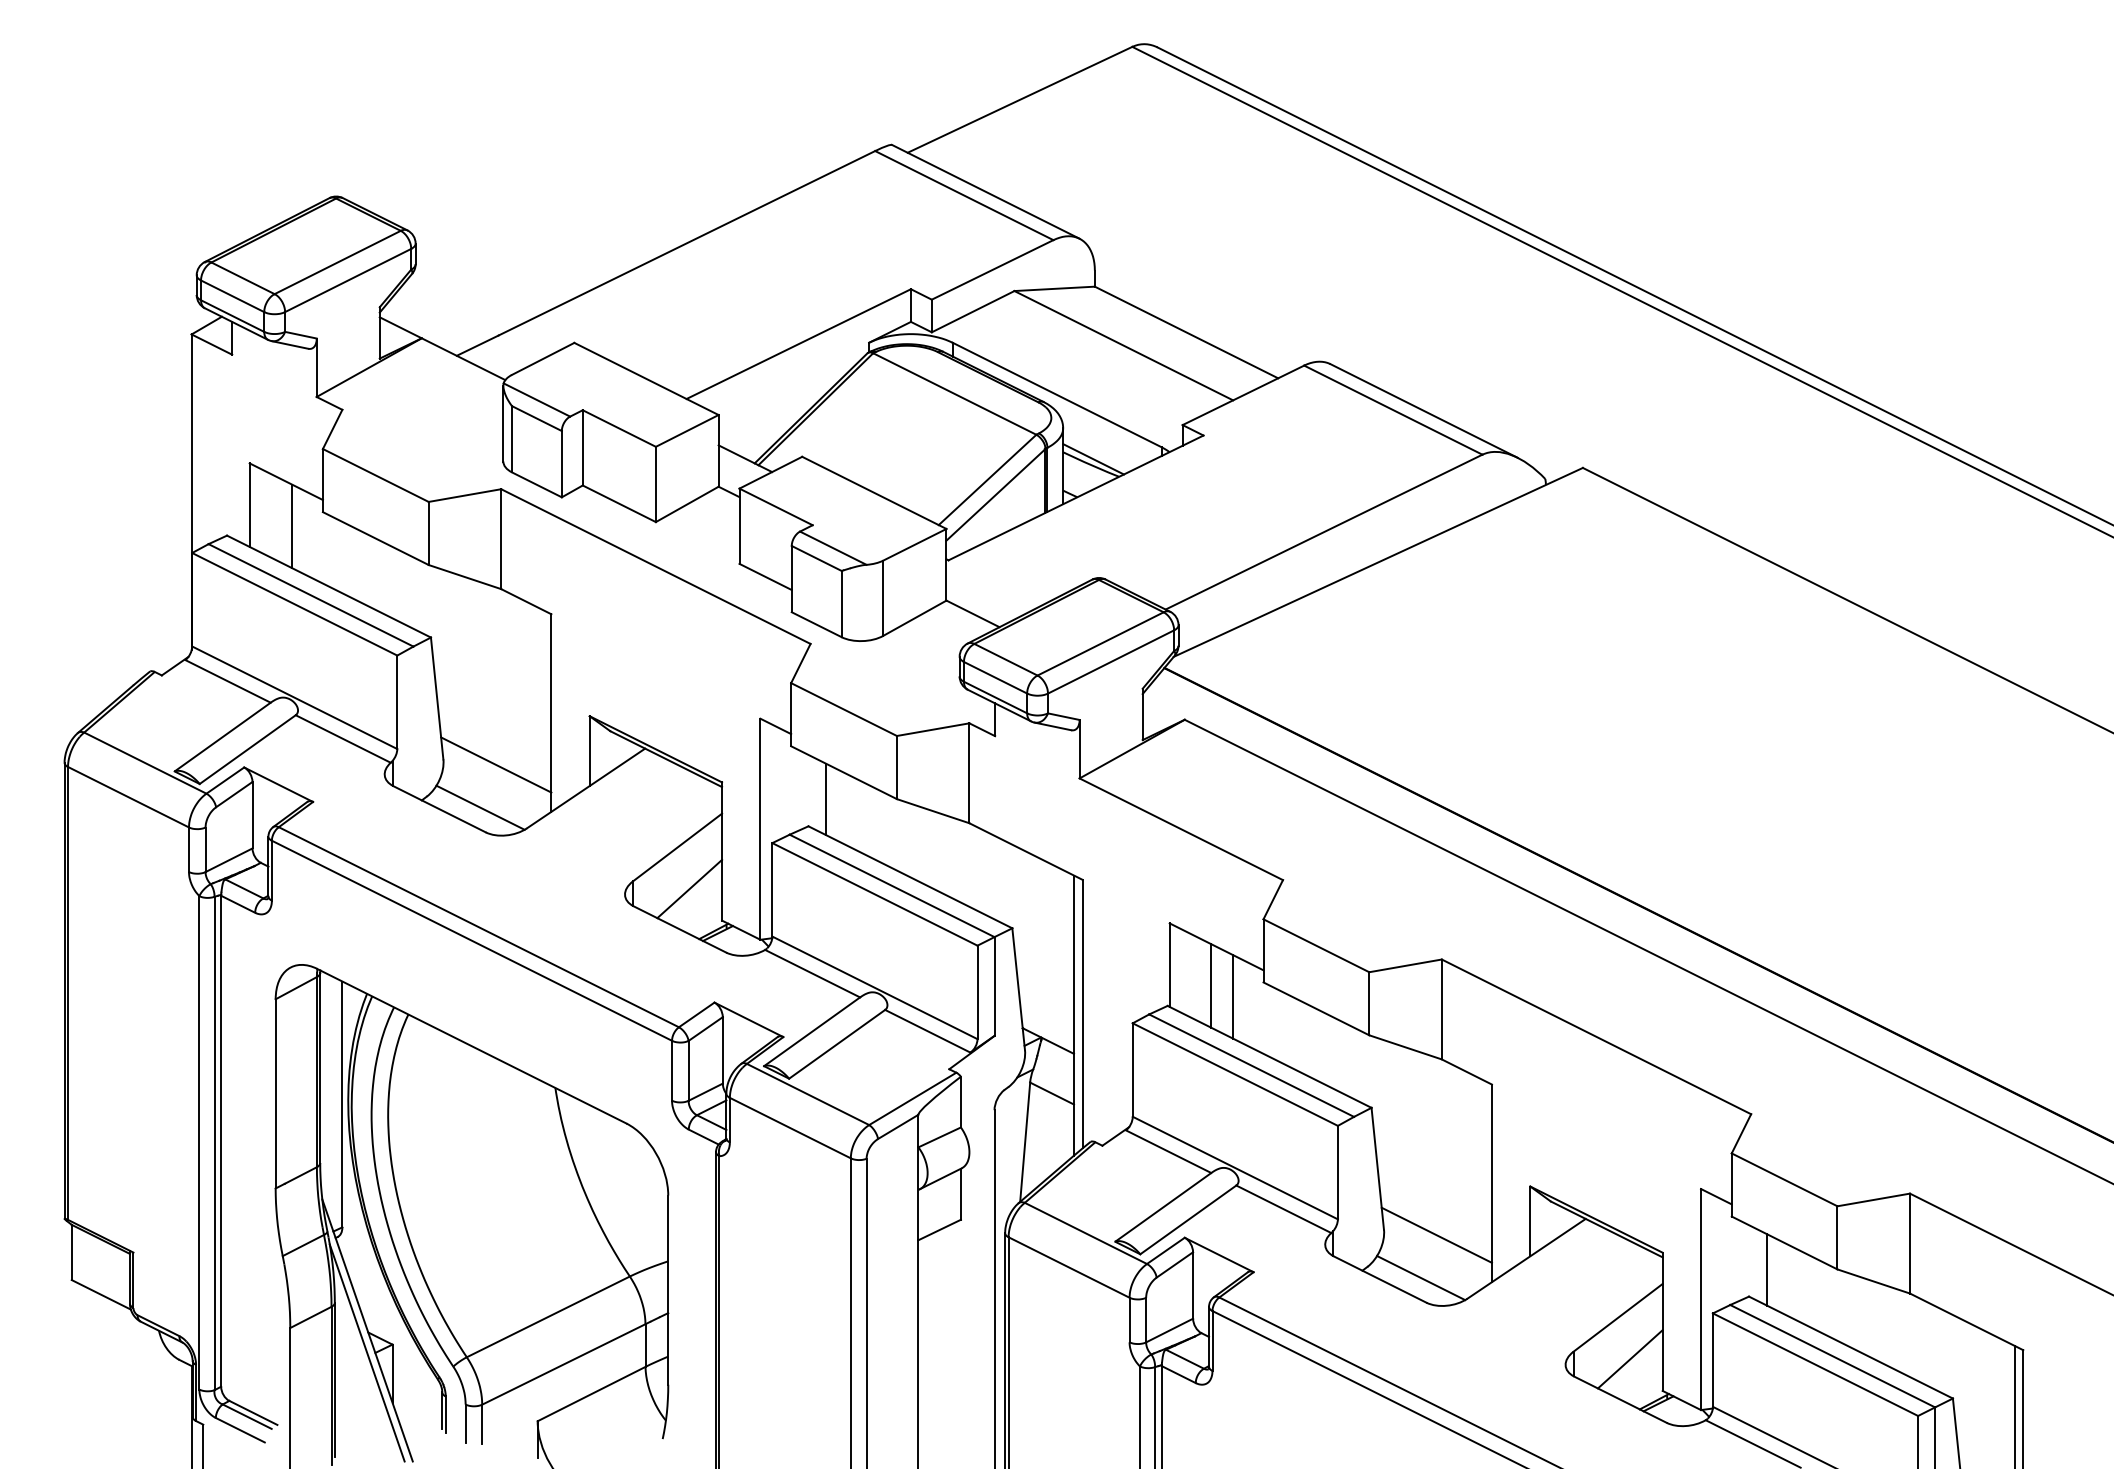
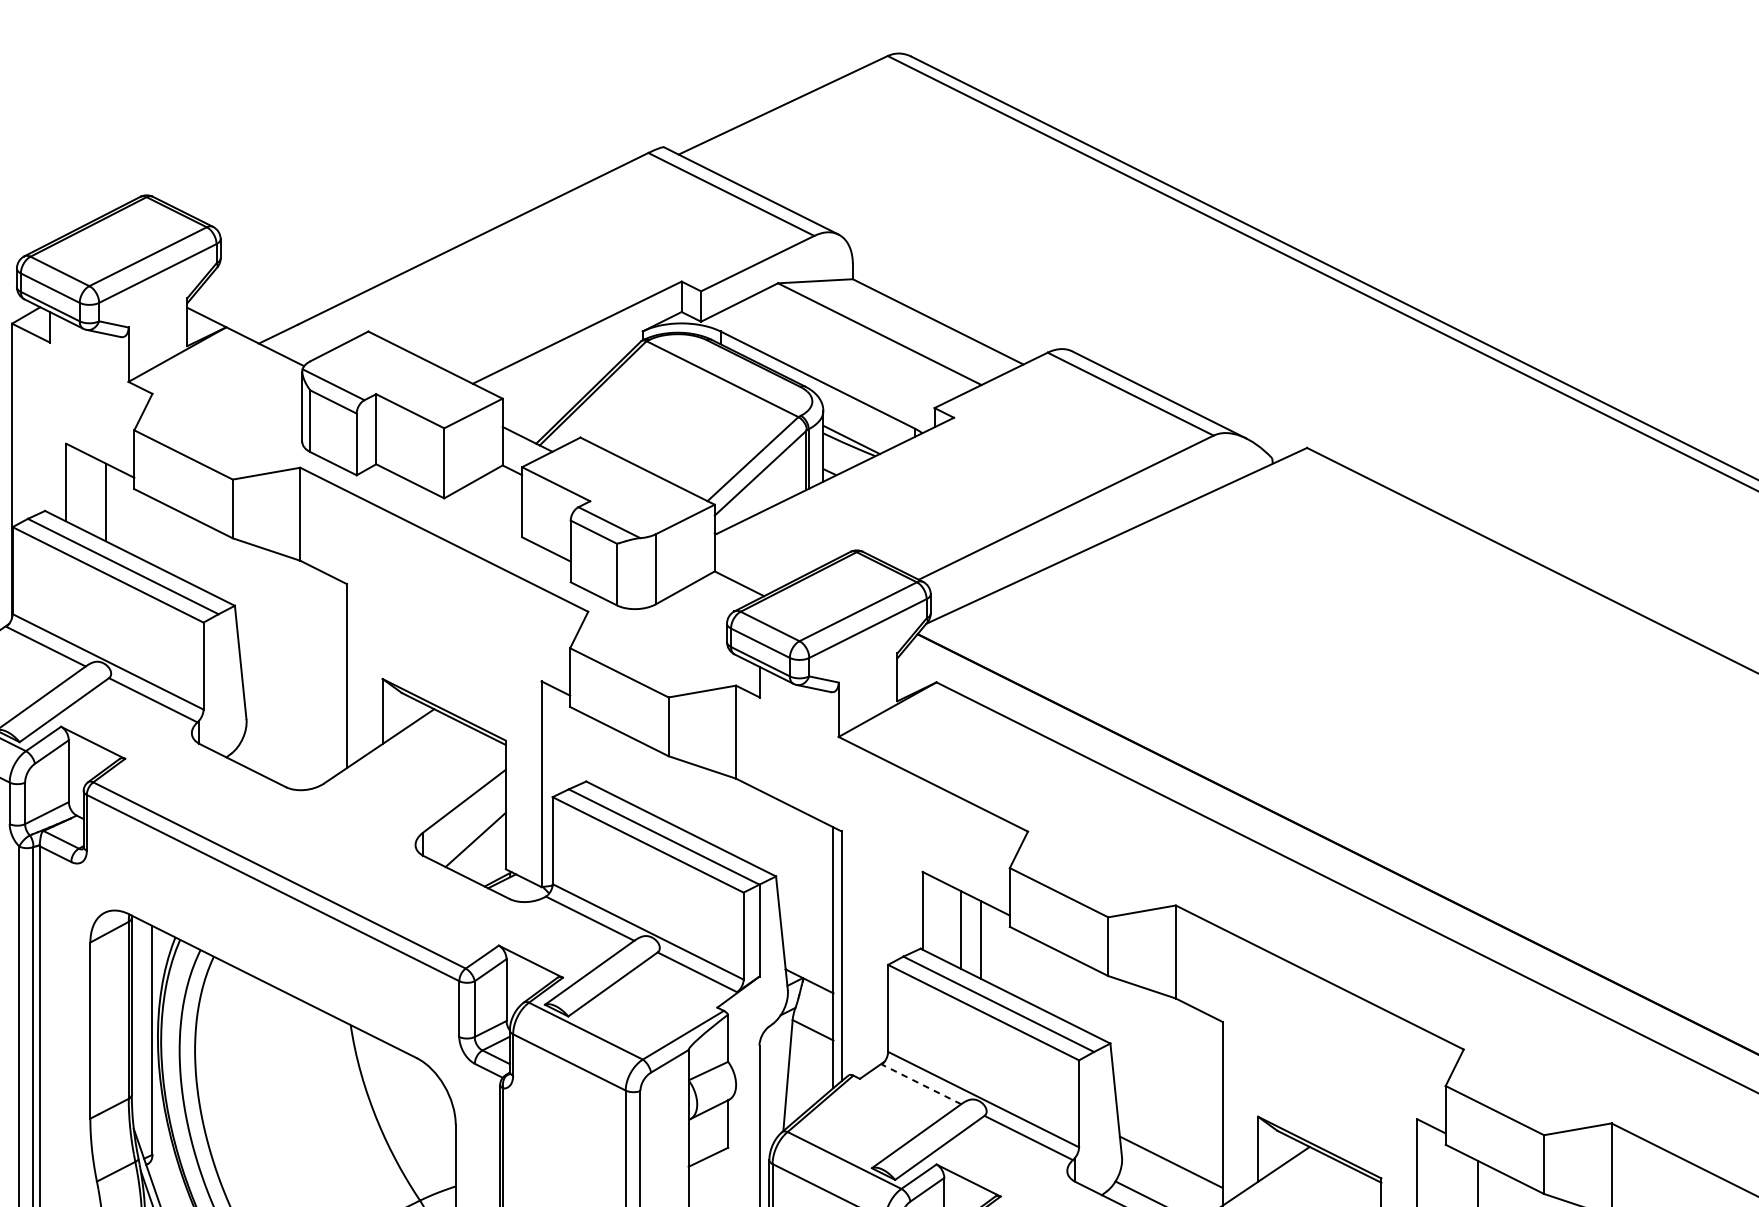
line: (496, 764) -> (295, 723), removed
line: (826, 799) -> (603, 756), removed
line: (480, 807) -> (281, 764), removed
line: (1168, 1151) -> (921, 1084), solid -> dashed

